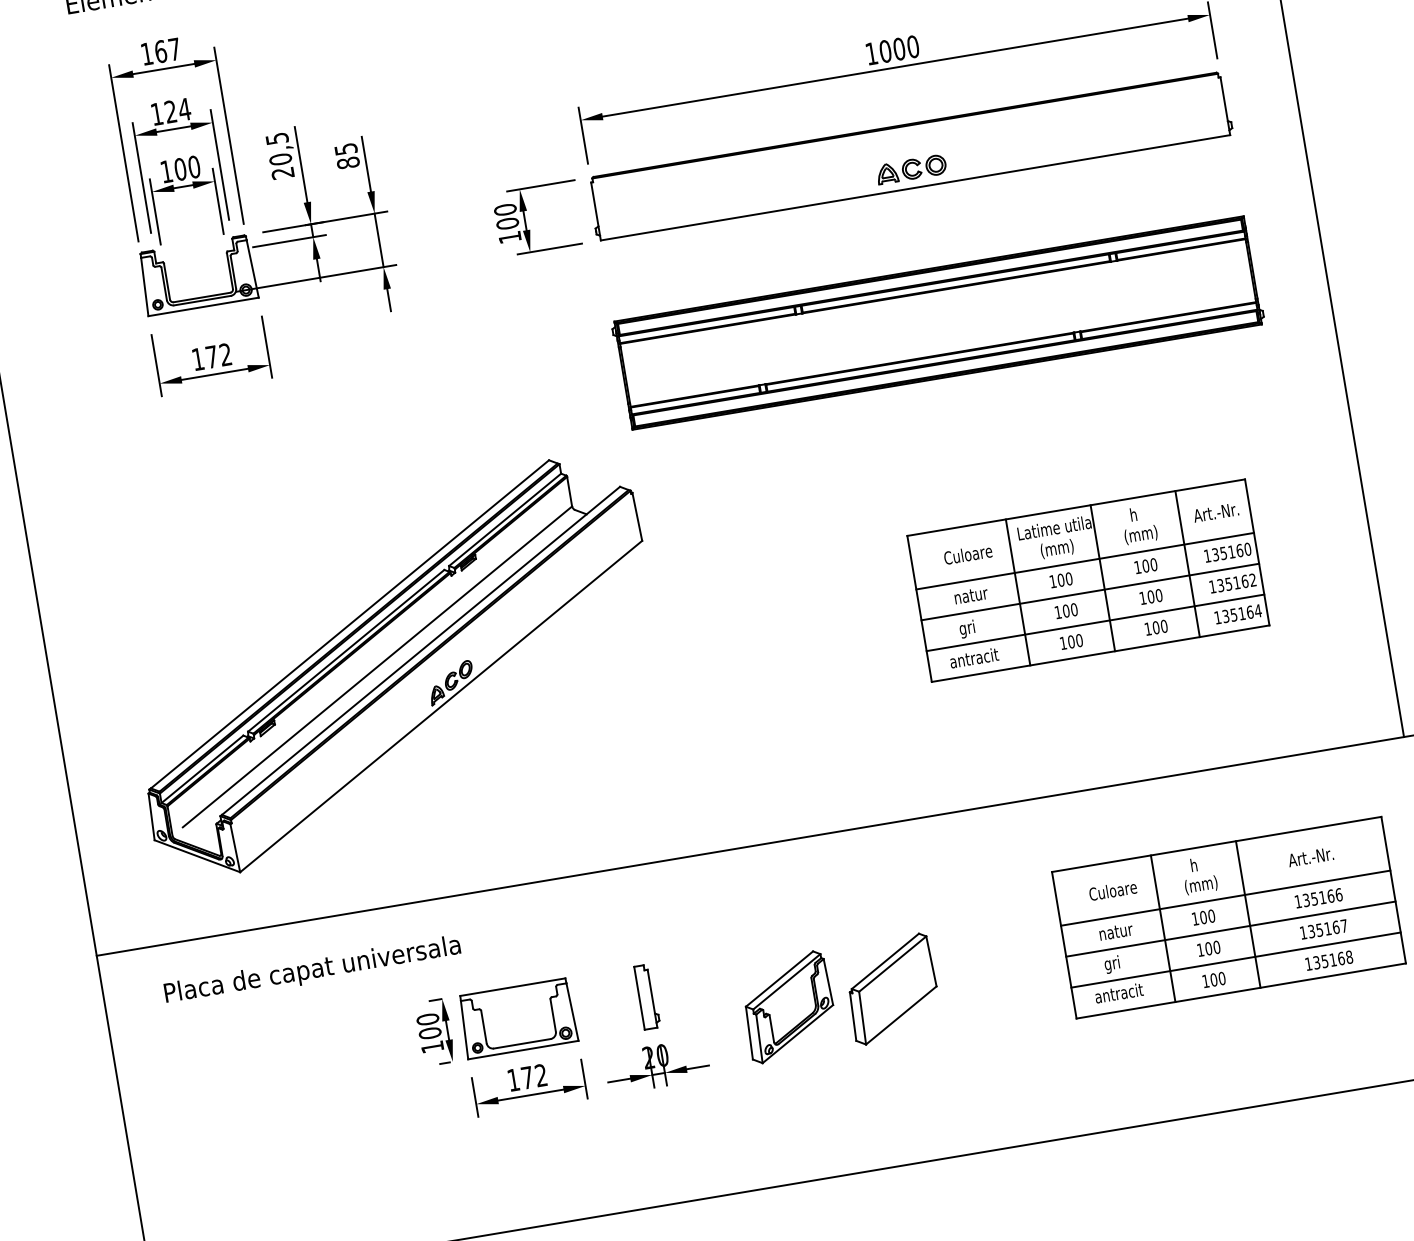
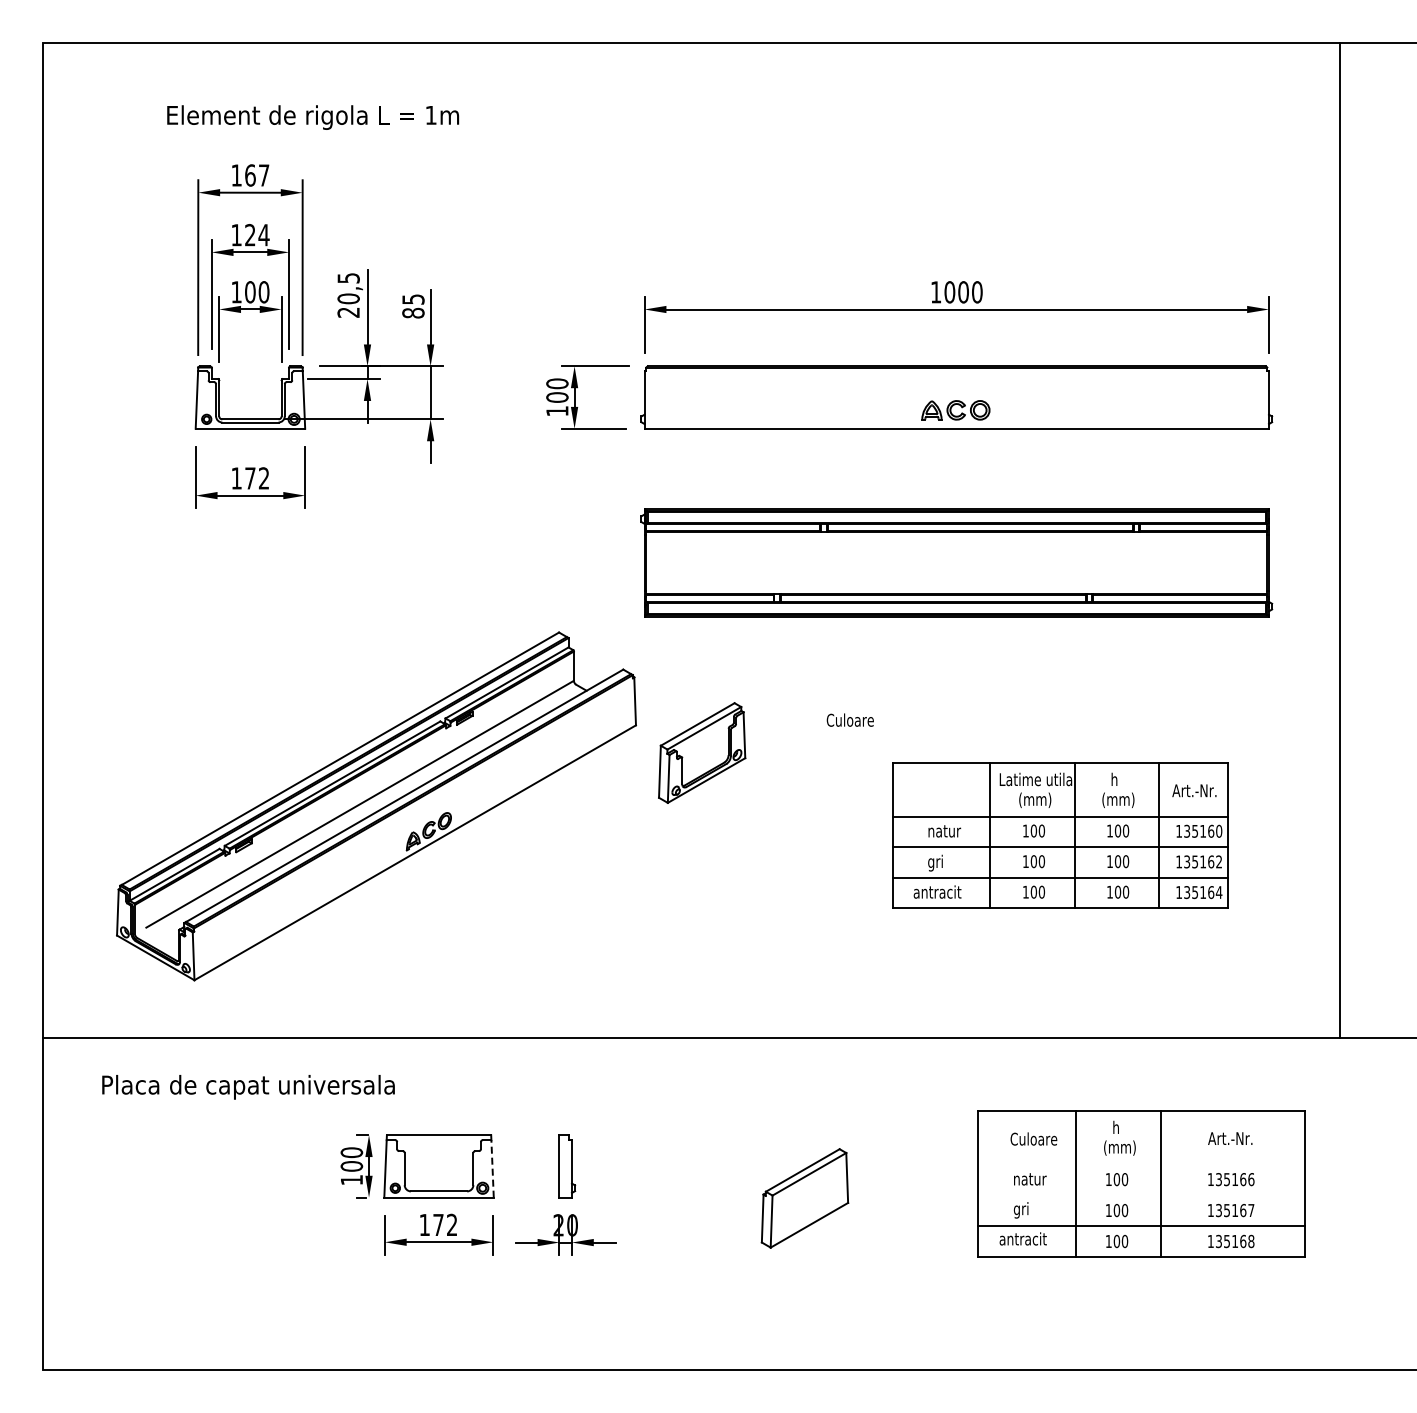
text: (967, 553) -> (849, 719), moved
line: (1225, 898) -> (1141, 1164), removed
line: (1231, 929) -> (1141, 1195), removed
part: (789, 1006) -> (702, 752), moved
line: (572, 1011) -> (492, 1168), solid -> dashed

